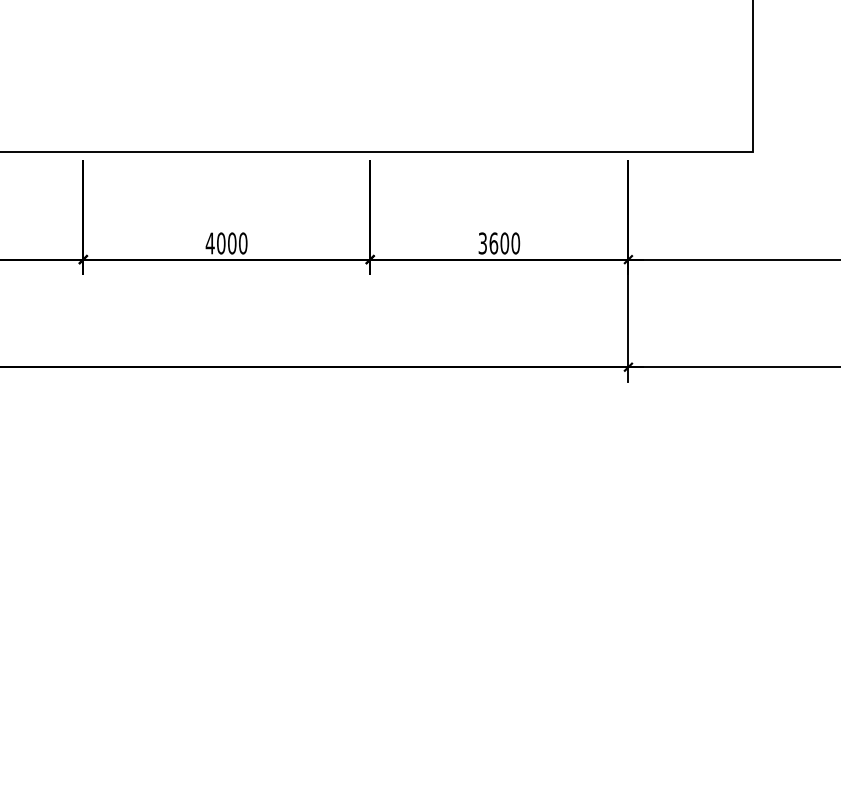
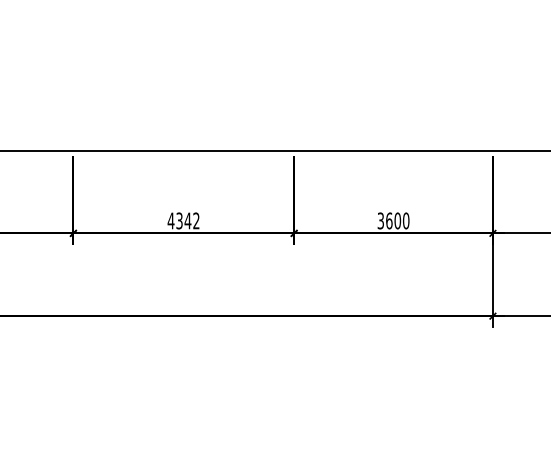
text: (232, 243) -> (188, 220), 4000 -> 4342

